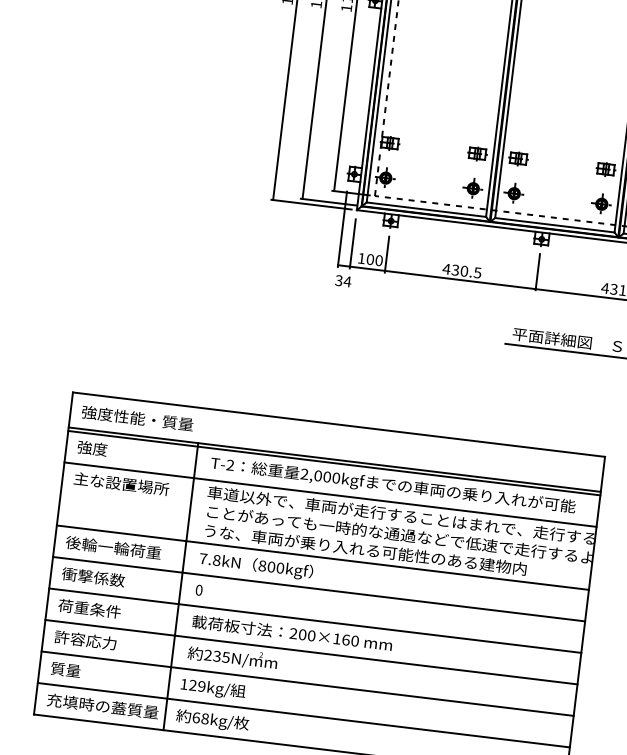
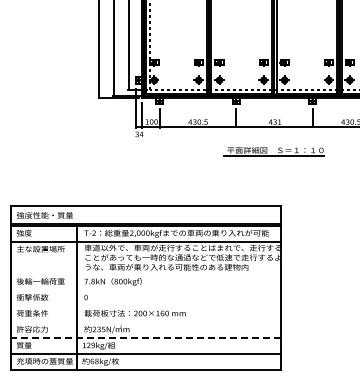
line: (322, 557) -> (145, 273), removed
line: (318, 588) -> (145, 289), removed
line: (314, 620) -> (145, 305), removed
line: (310, 651) -> (145, 321), removed
line: (306, 683) -> (145, 337), solid -> dashed

